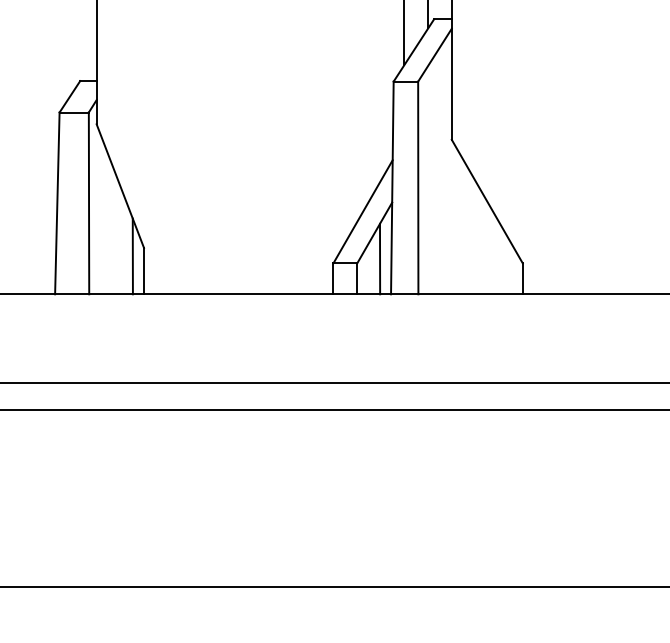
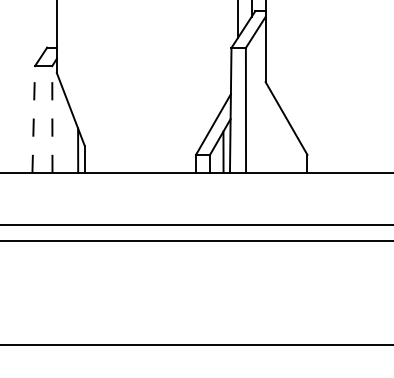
line: (56, 203) -> (33, 119), solid -> dashed
line: (89, 203) -> (52, 119), solid -> dashed

